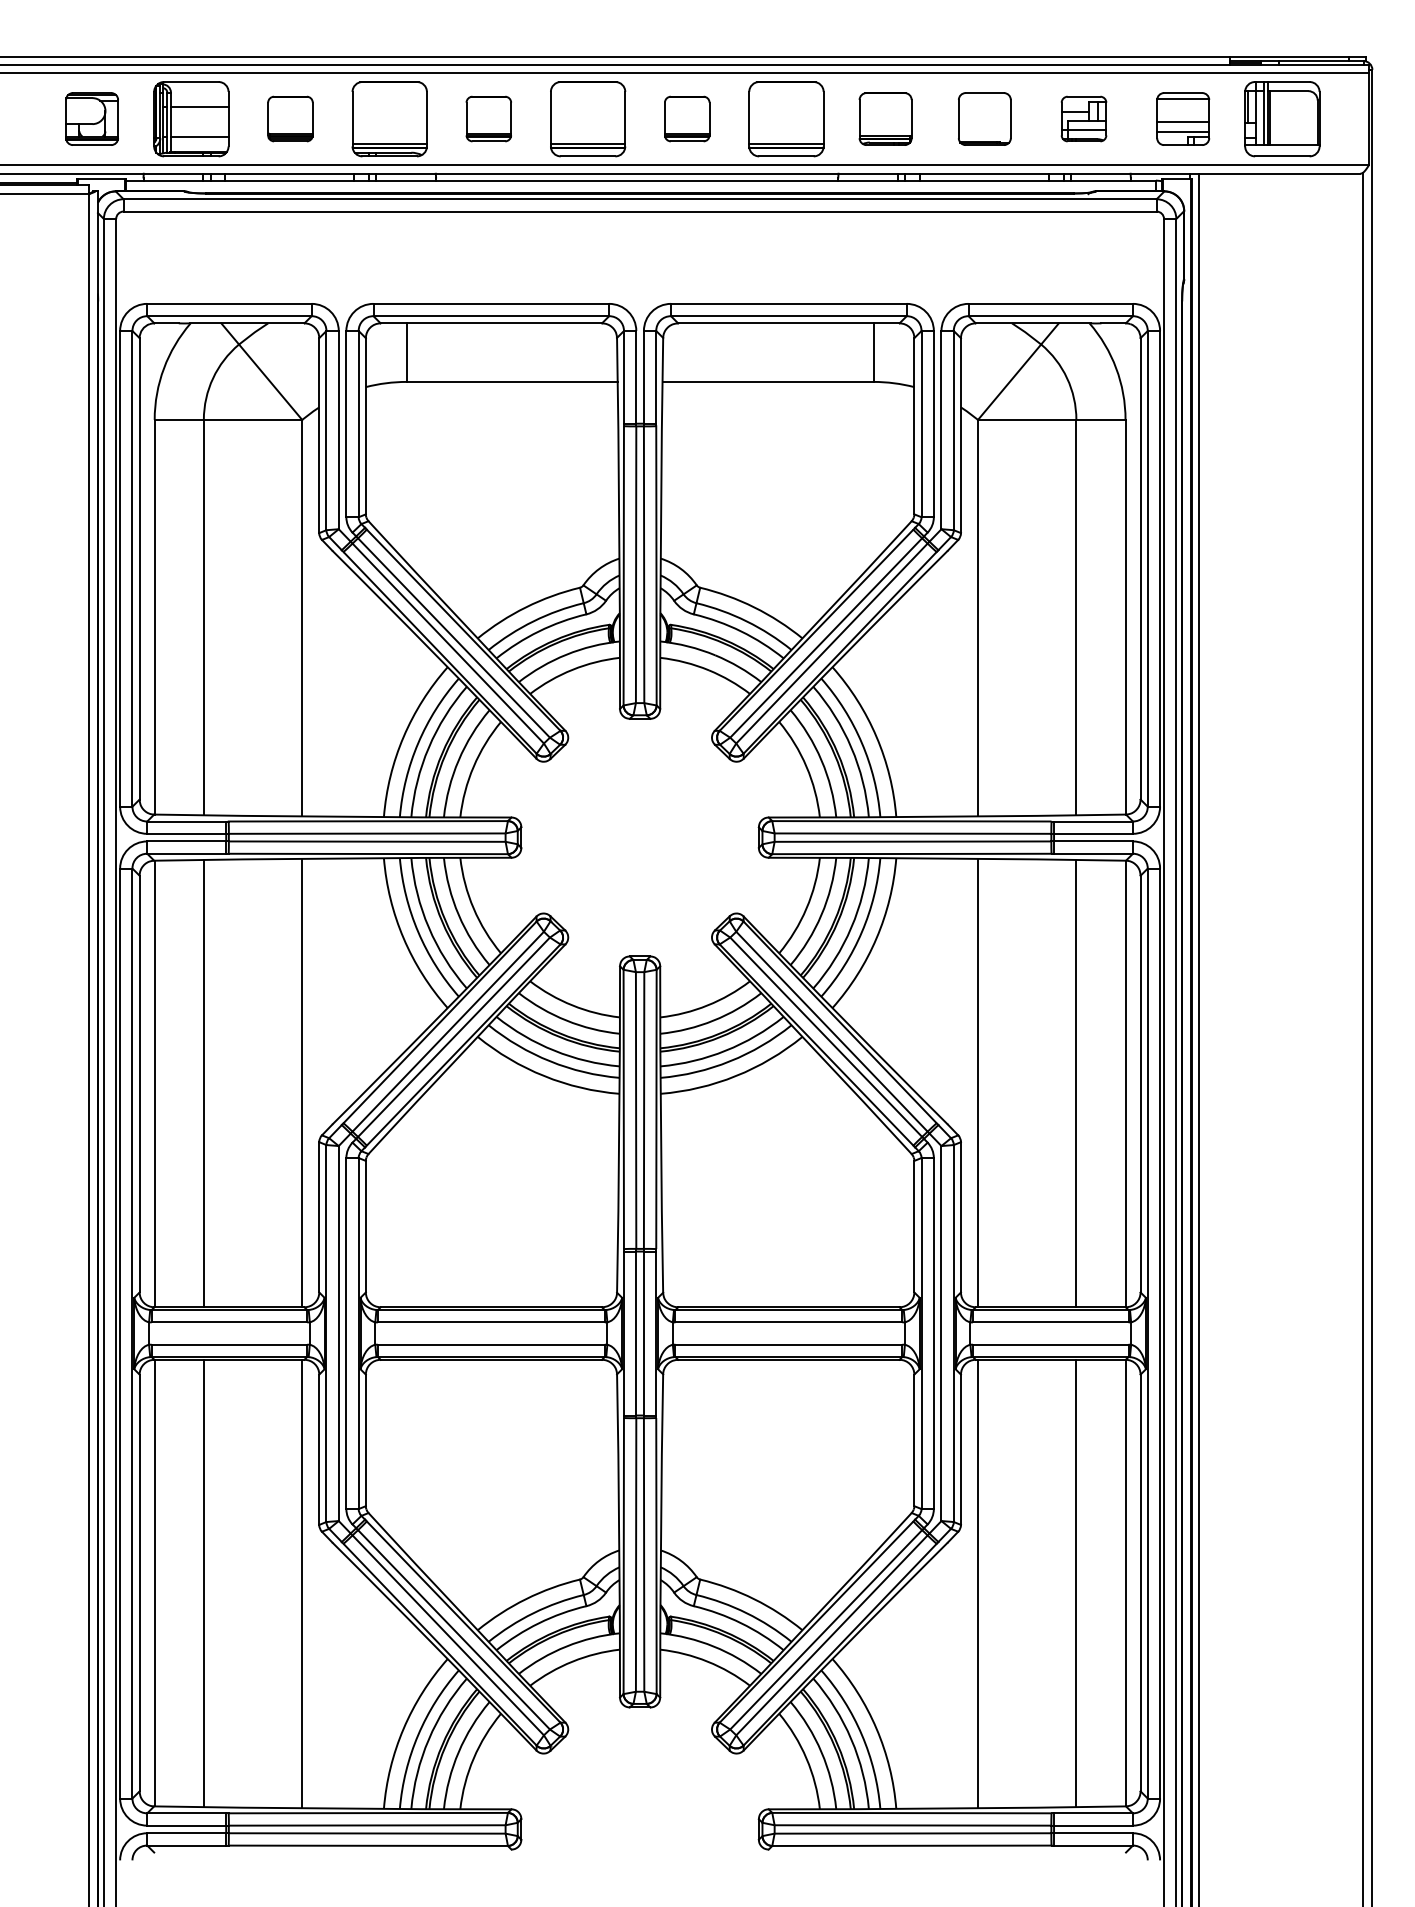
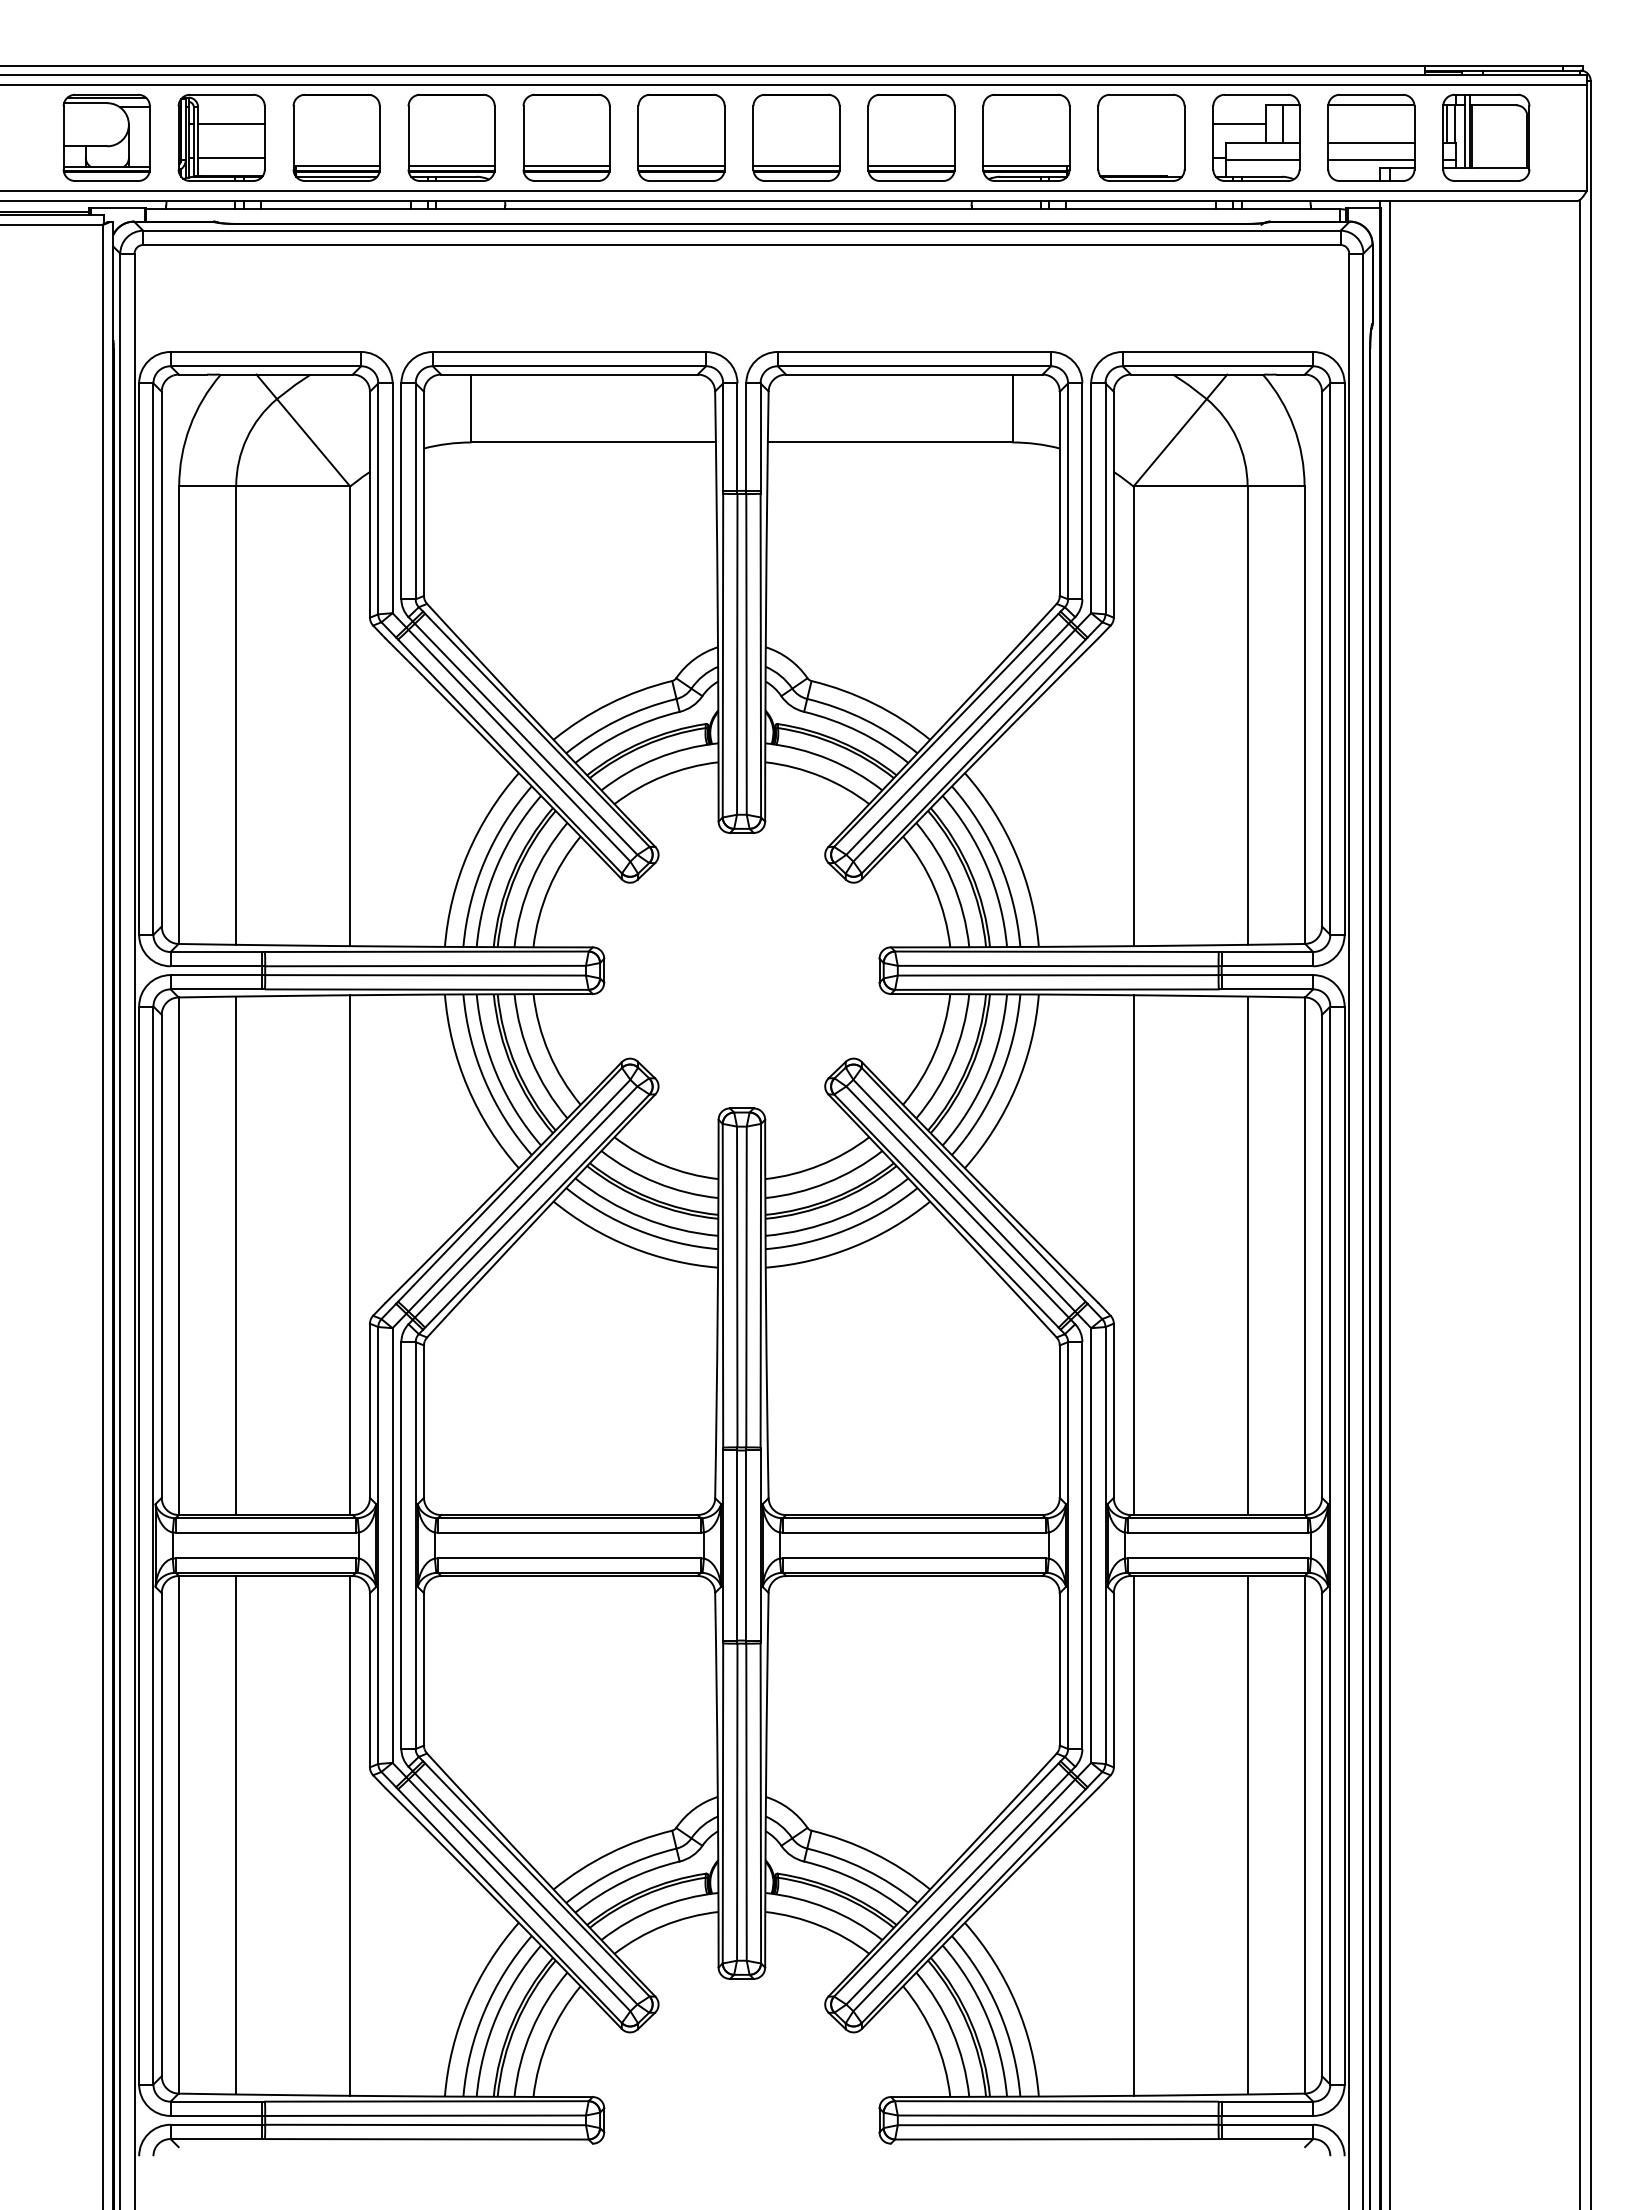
part: (91, 118) -> (106, 137), size x1.43
part: (290, 118) -> (336, 137), size x1.67
part: (488, 118) -> (566, 137), size x1.67
part: (687, 118) -> (796, 137), size x1.67
part: (885, 118) -> (1026, 137), size x1.43
part: (984, 118) -> (1141, 137), size x1.43
part: (1084, 118) -> (1256, 137), size x1.67
part: (1183, 118) -> (1371, 137), size x1.43

